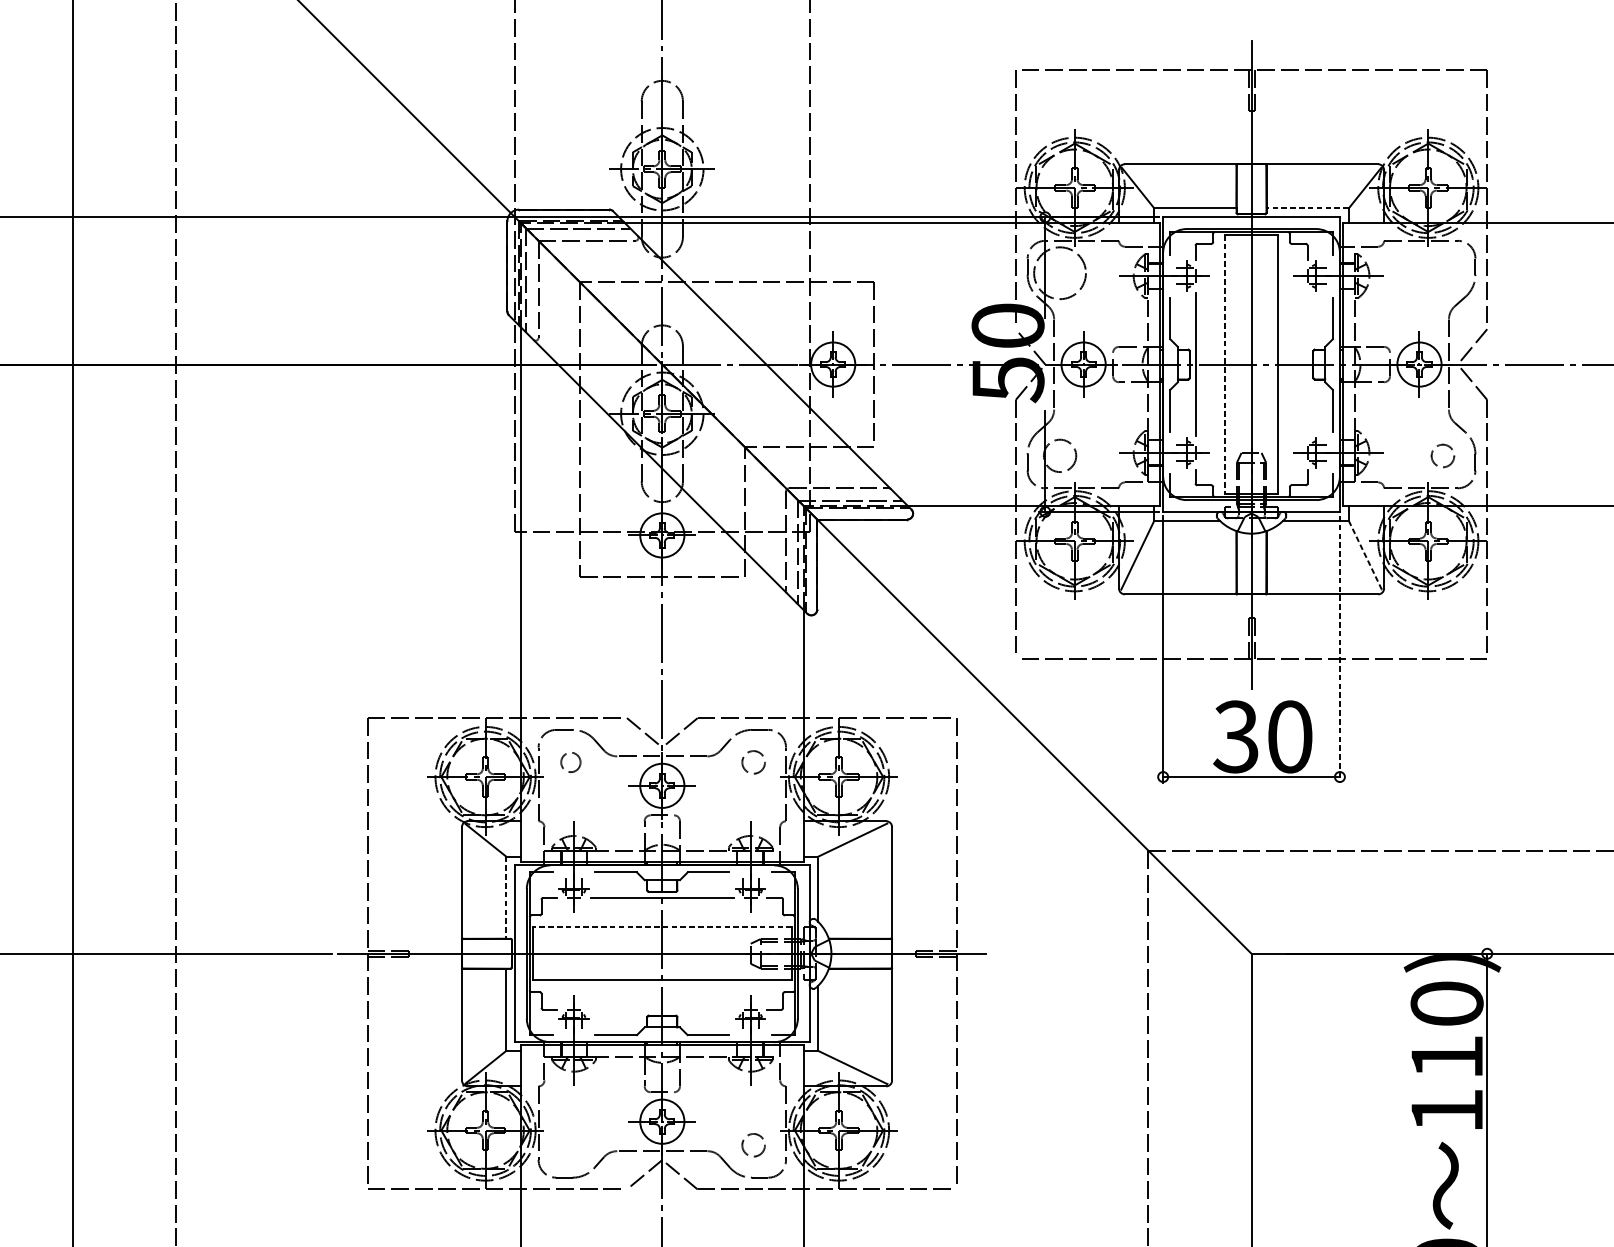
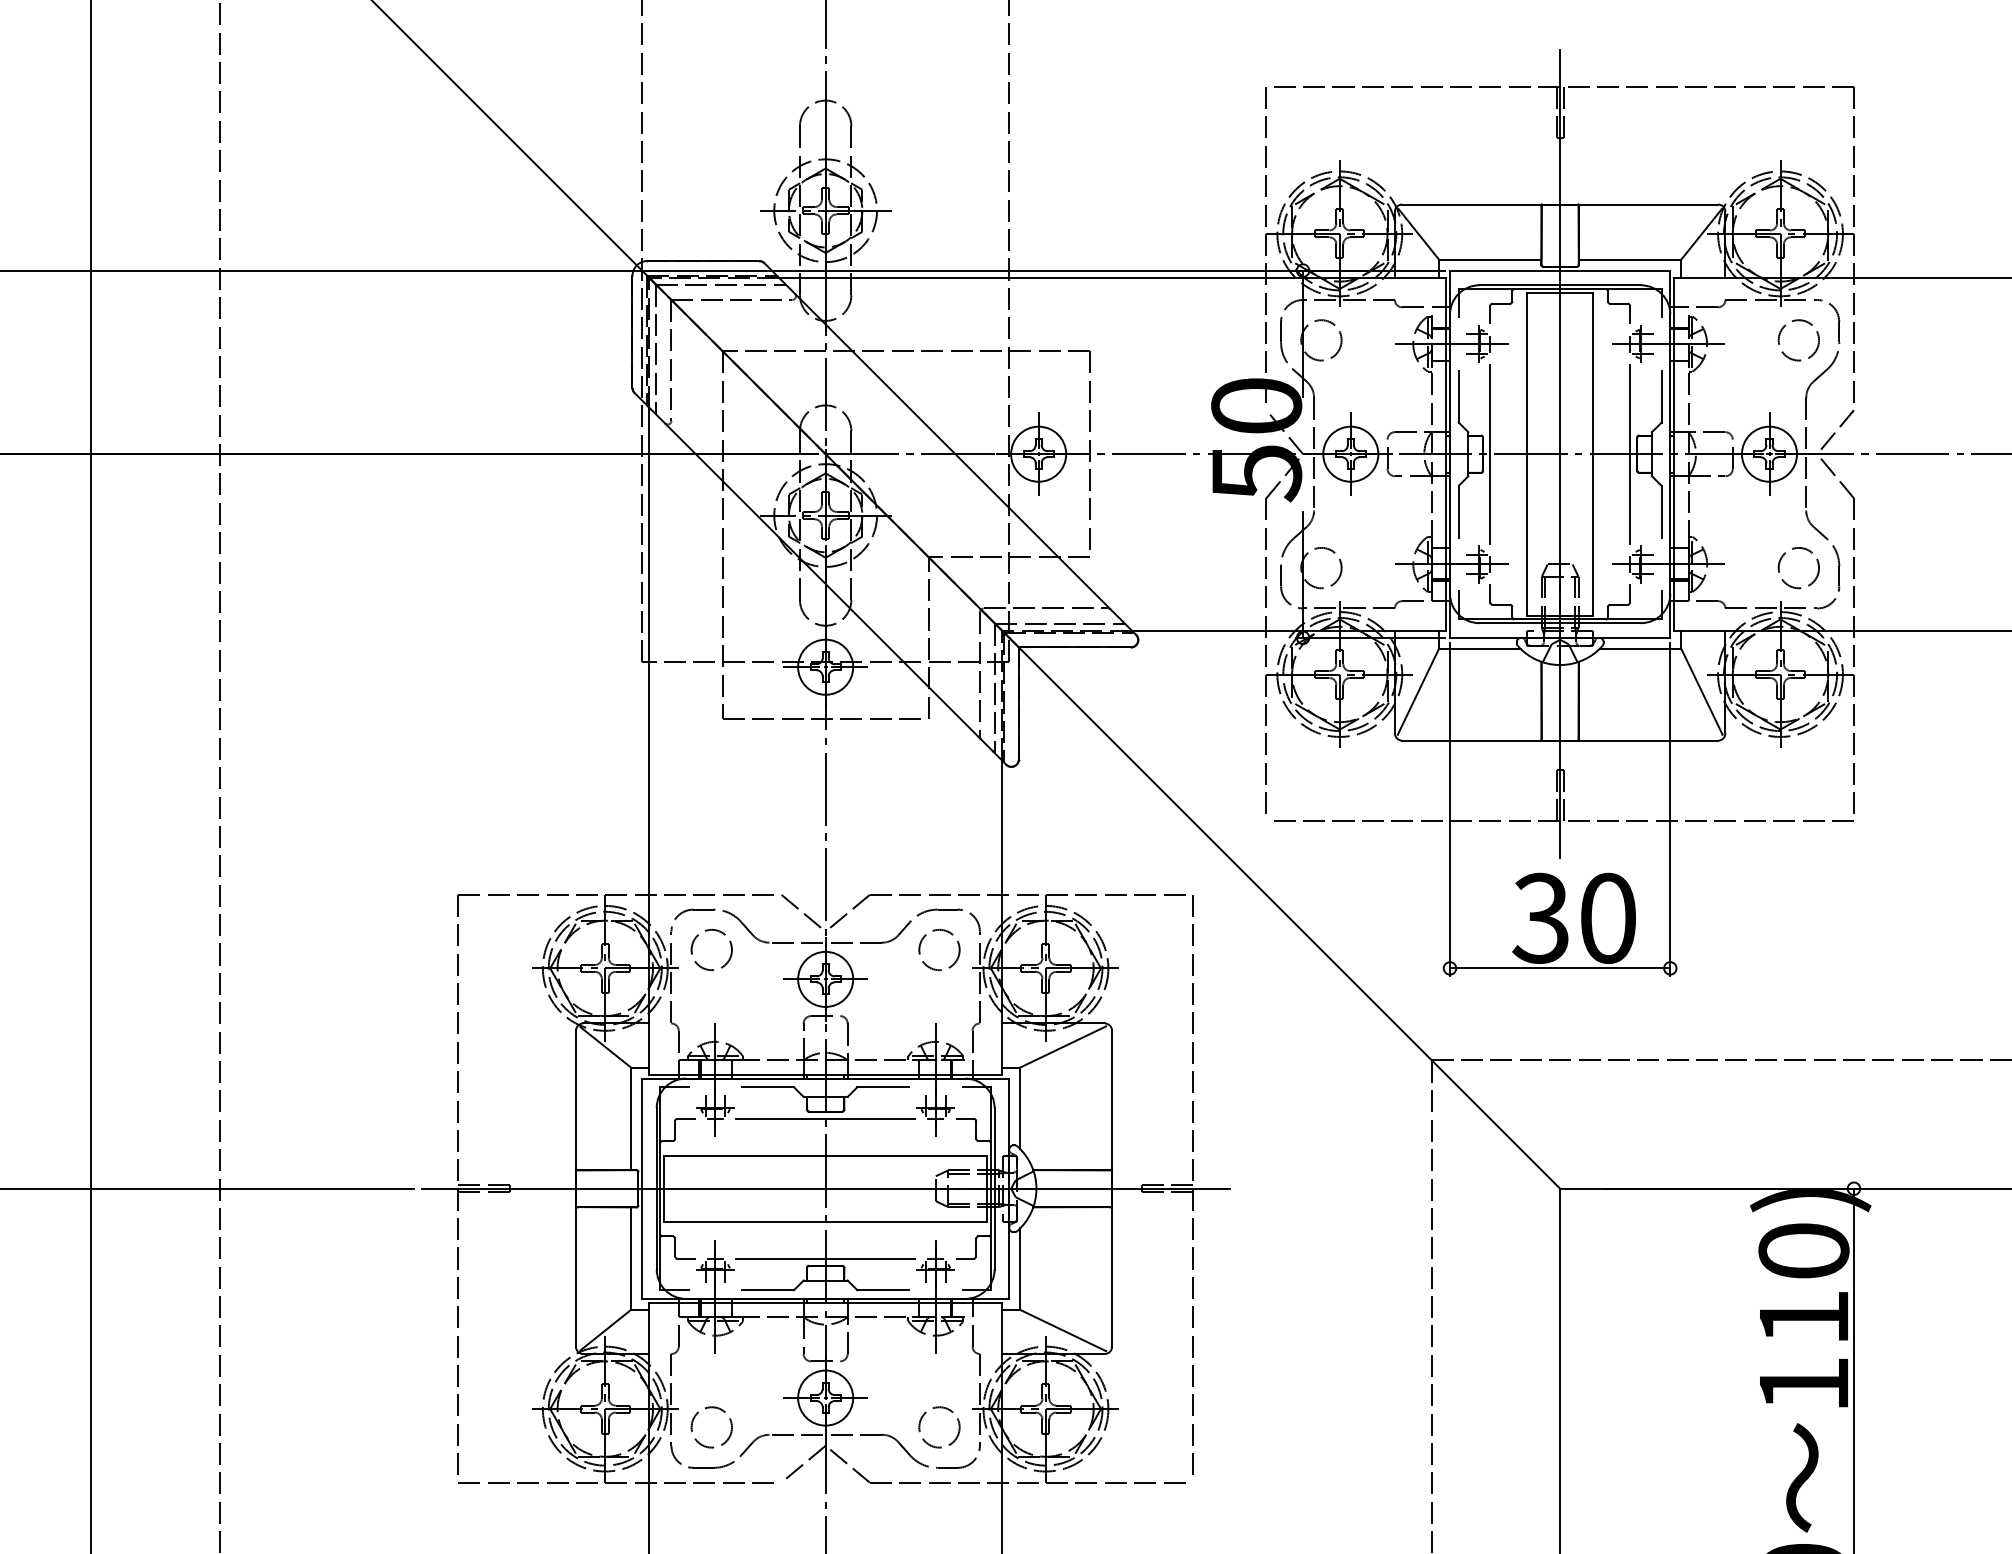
line: (1307, 208) -> (1629, 259), dashed -> solid
circle: (1060, 273) -> (1321, 340), size x0.62
circle: (1442, 273) -> (1798, 340), added
line: (1307, 363) -> (1629, 453), added
line: (1225, 364) -> (1527, 454), dashed -> solid
circle: (1442, 456) -> (1798, 568), size x1.43
line: (1364, 554) -> (1701, 691), dashed -> solid
line: (1340, 649) -> (1670, 809), dashed -> solid
circle: (570, 762) -> (711, 950), size x1.67
circle: (753, 762) -> (939, 950), size x1.43
line: (506, 898) -> (631, 1119), dashed -> solid
line: (662, 927) -> (825, 1155), dashed -> solid
line: (662, 1009) -> (825, 1258), added
circle: (570, 1145) -> (711, 1427), added
circle: (753, 1145) -> (939, 1427), size x1.43

